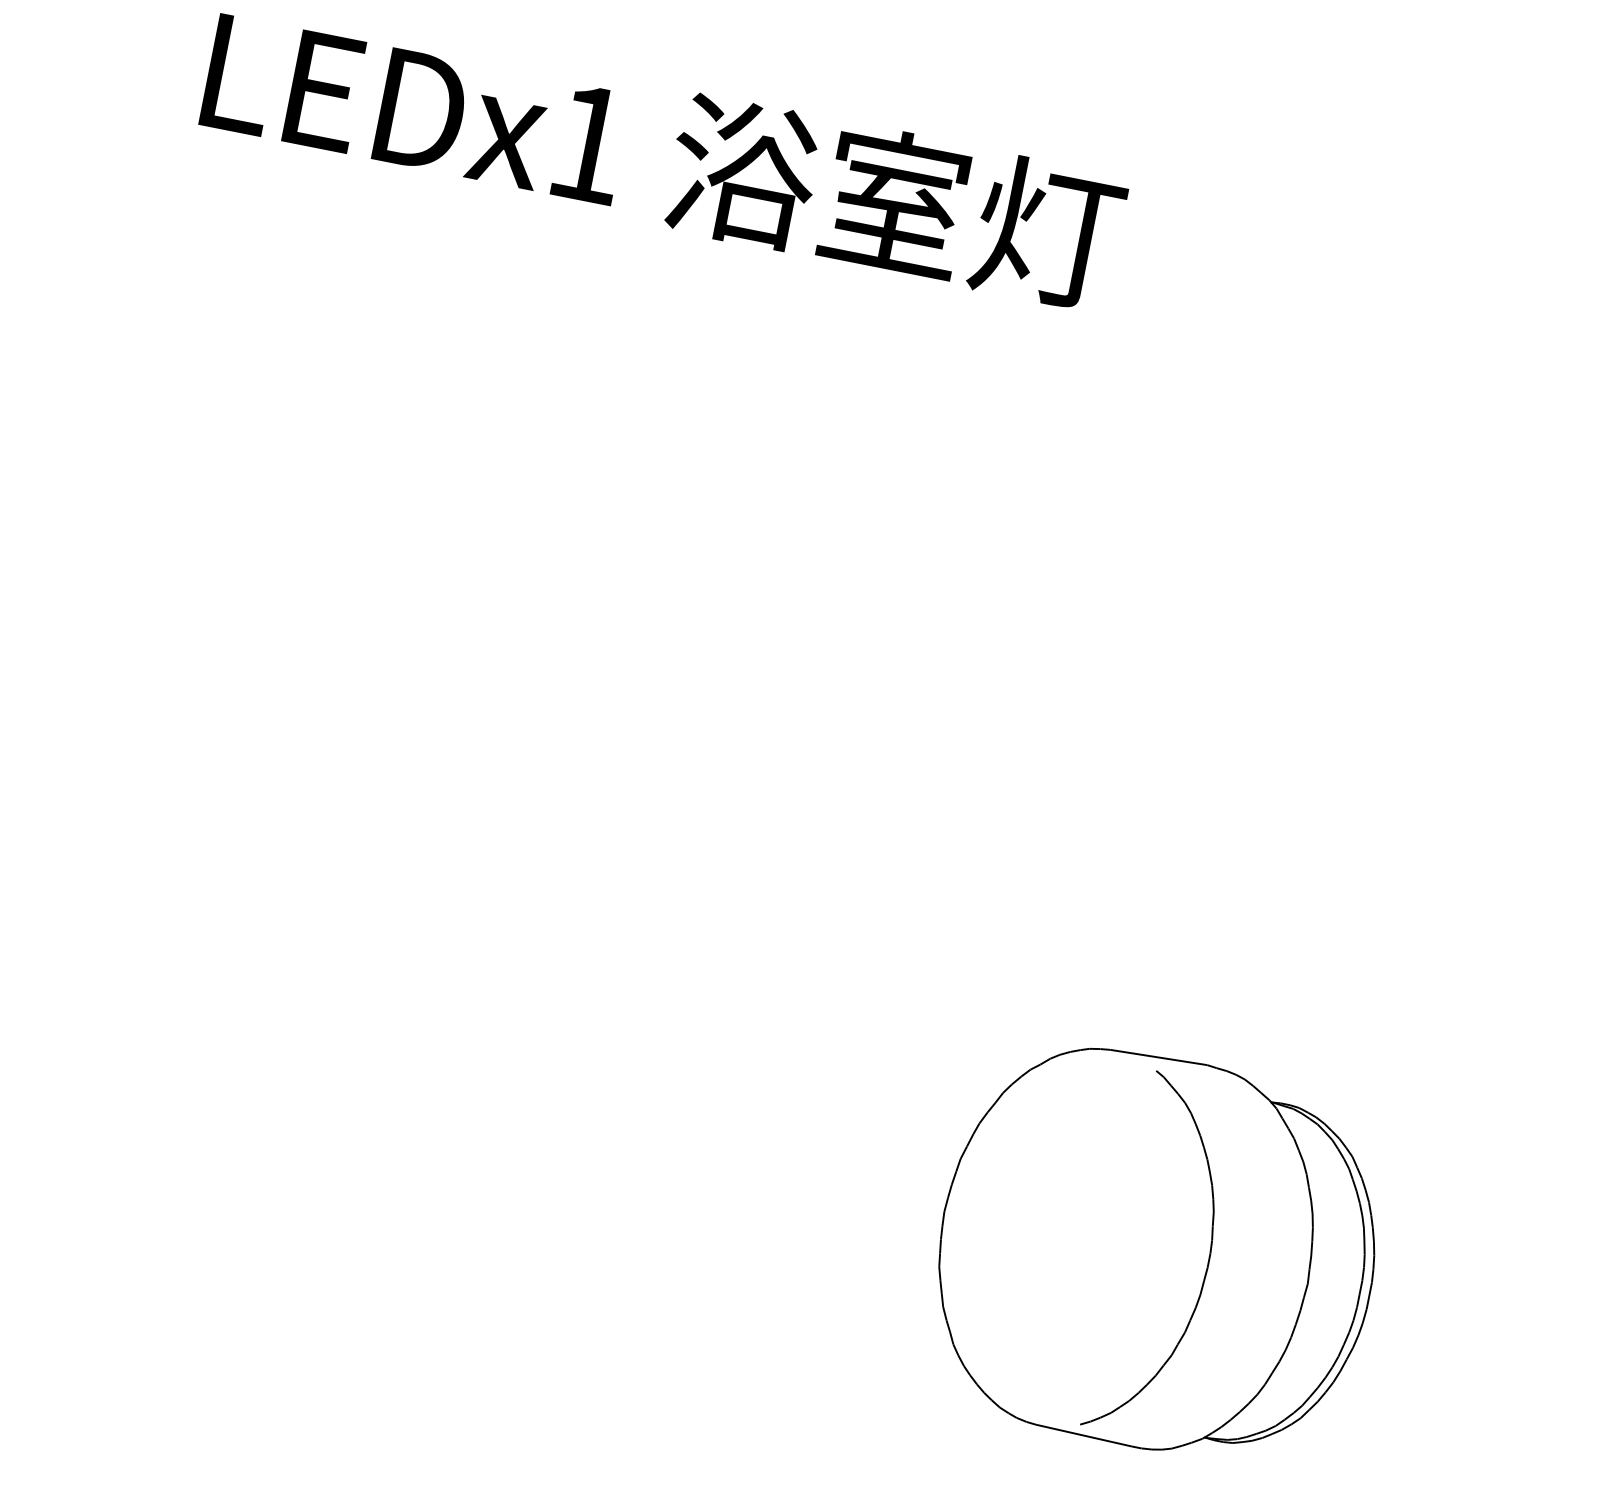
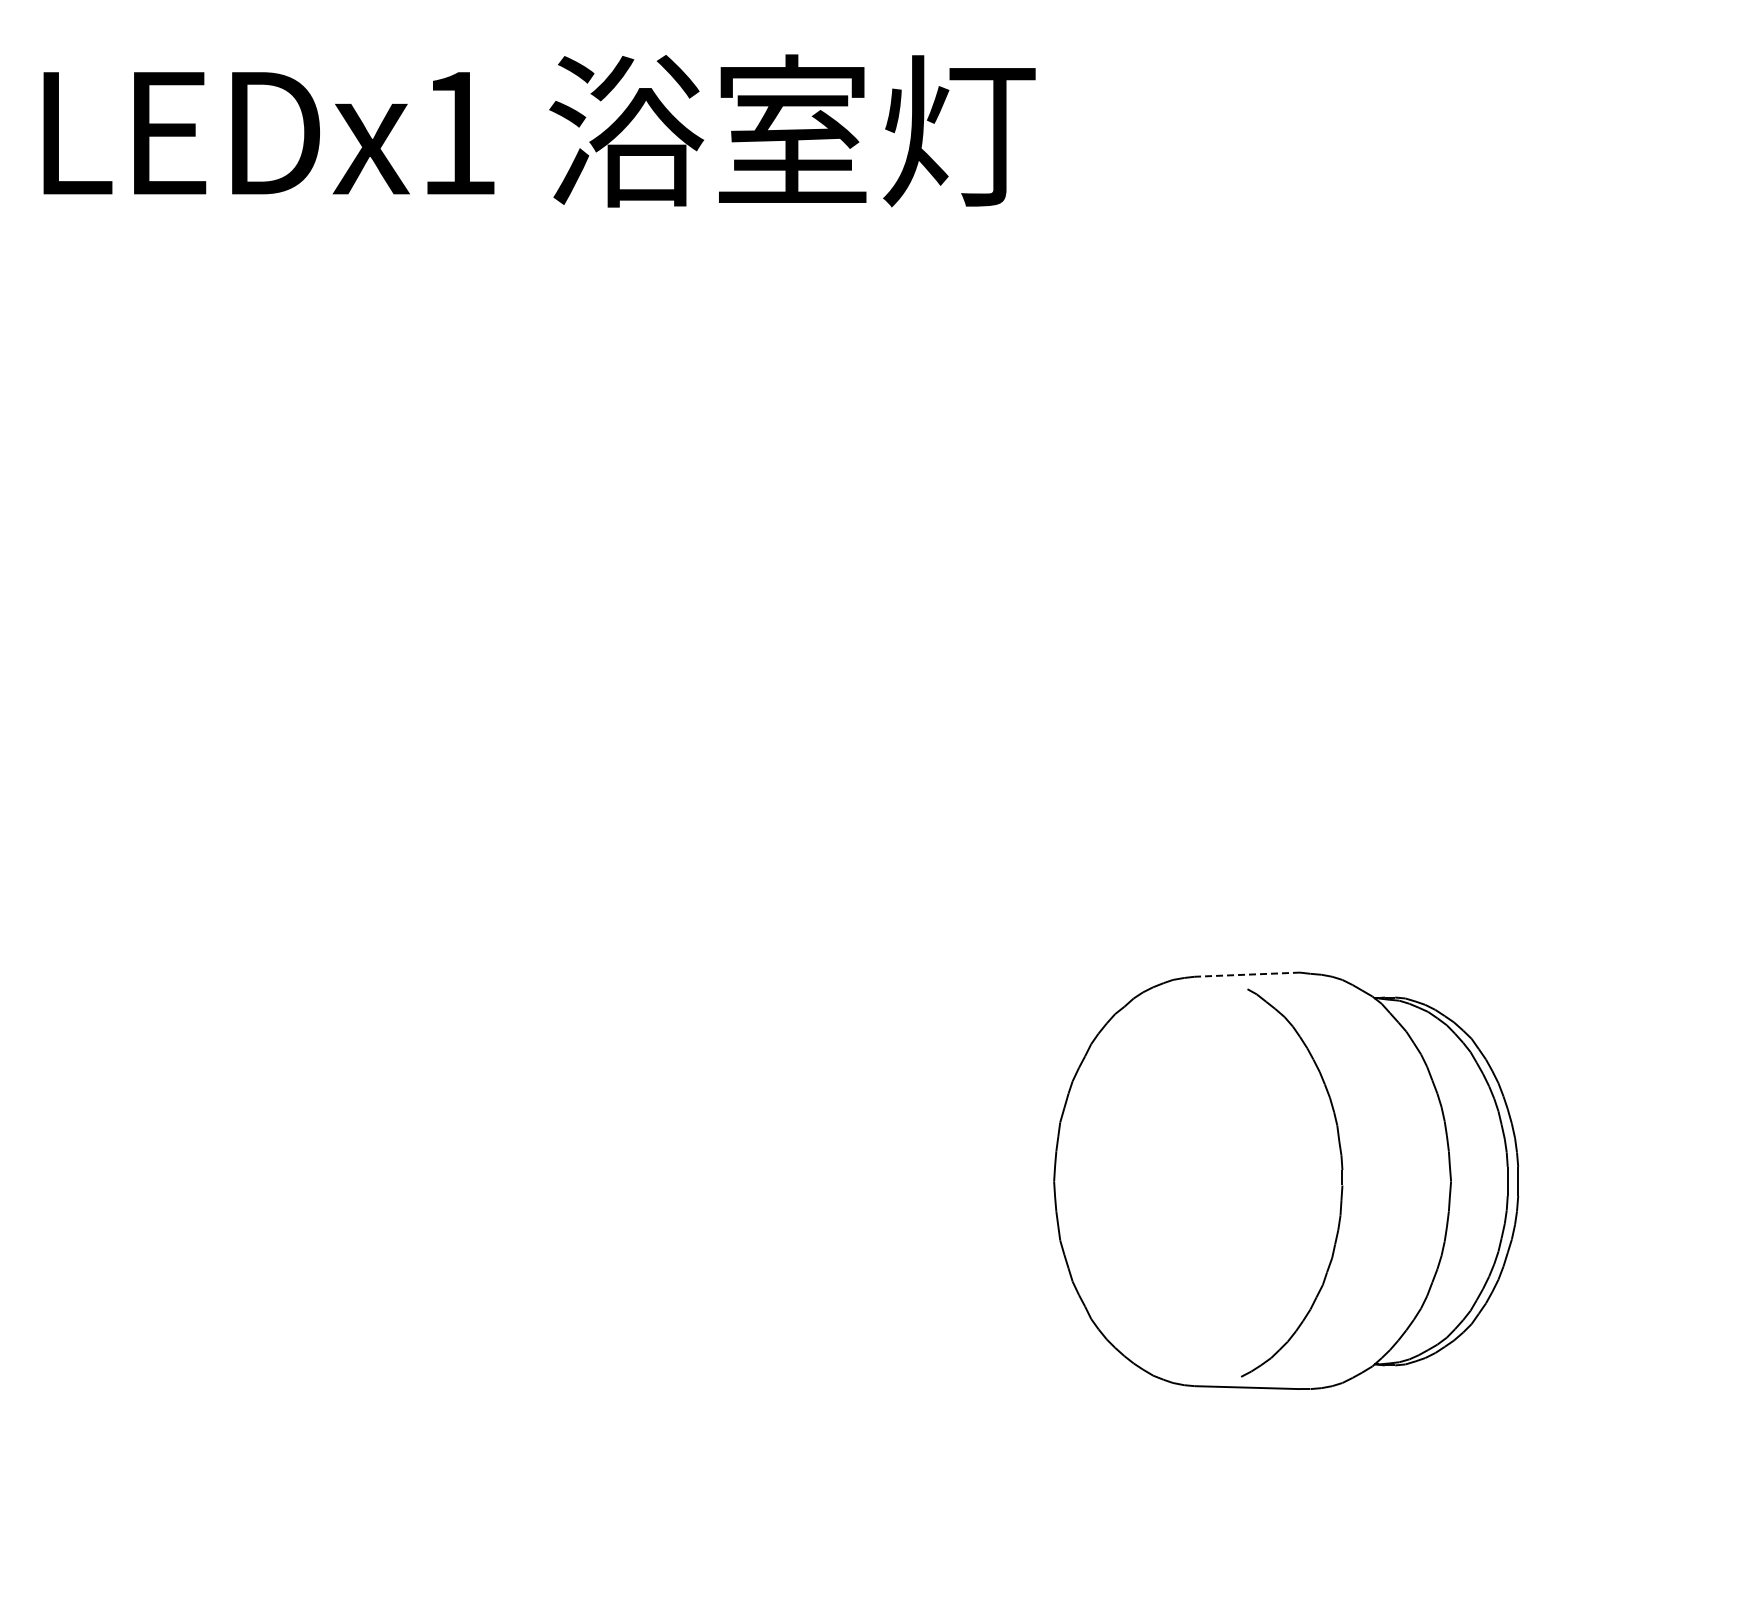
line: (1158, 1057) -> (1247, 974), solid -> dashed

